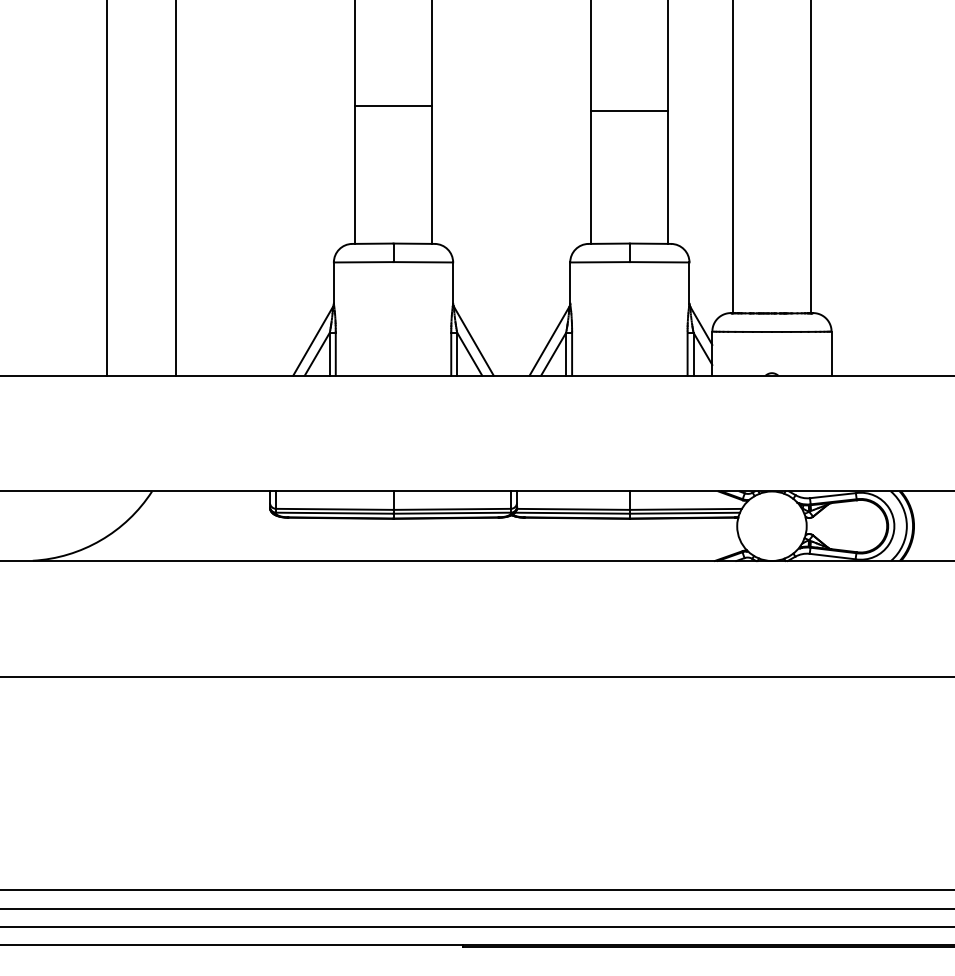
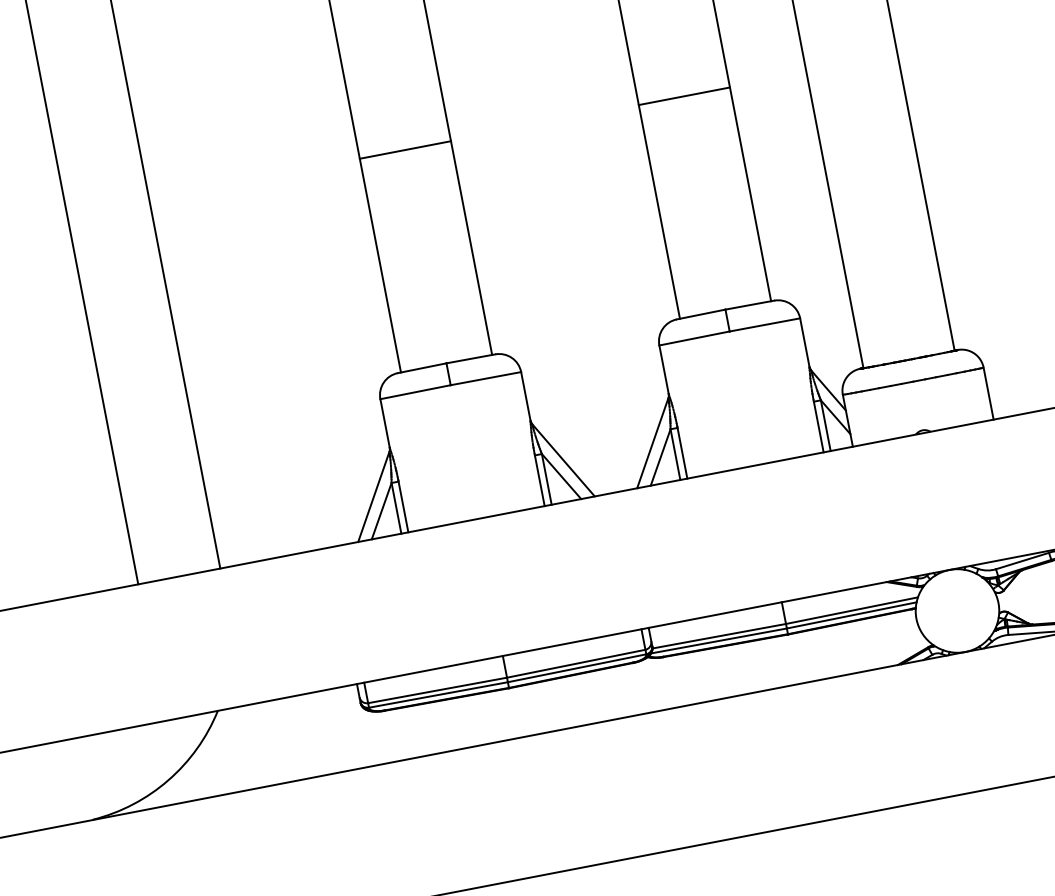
line: (393, 105) -> (405, 149), moved
line: (629, 110) -> (683, 95), moved

